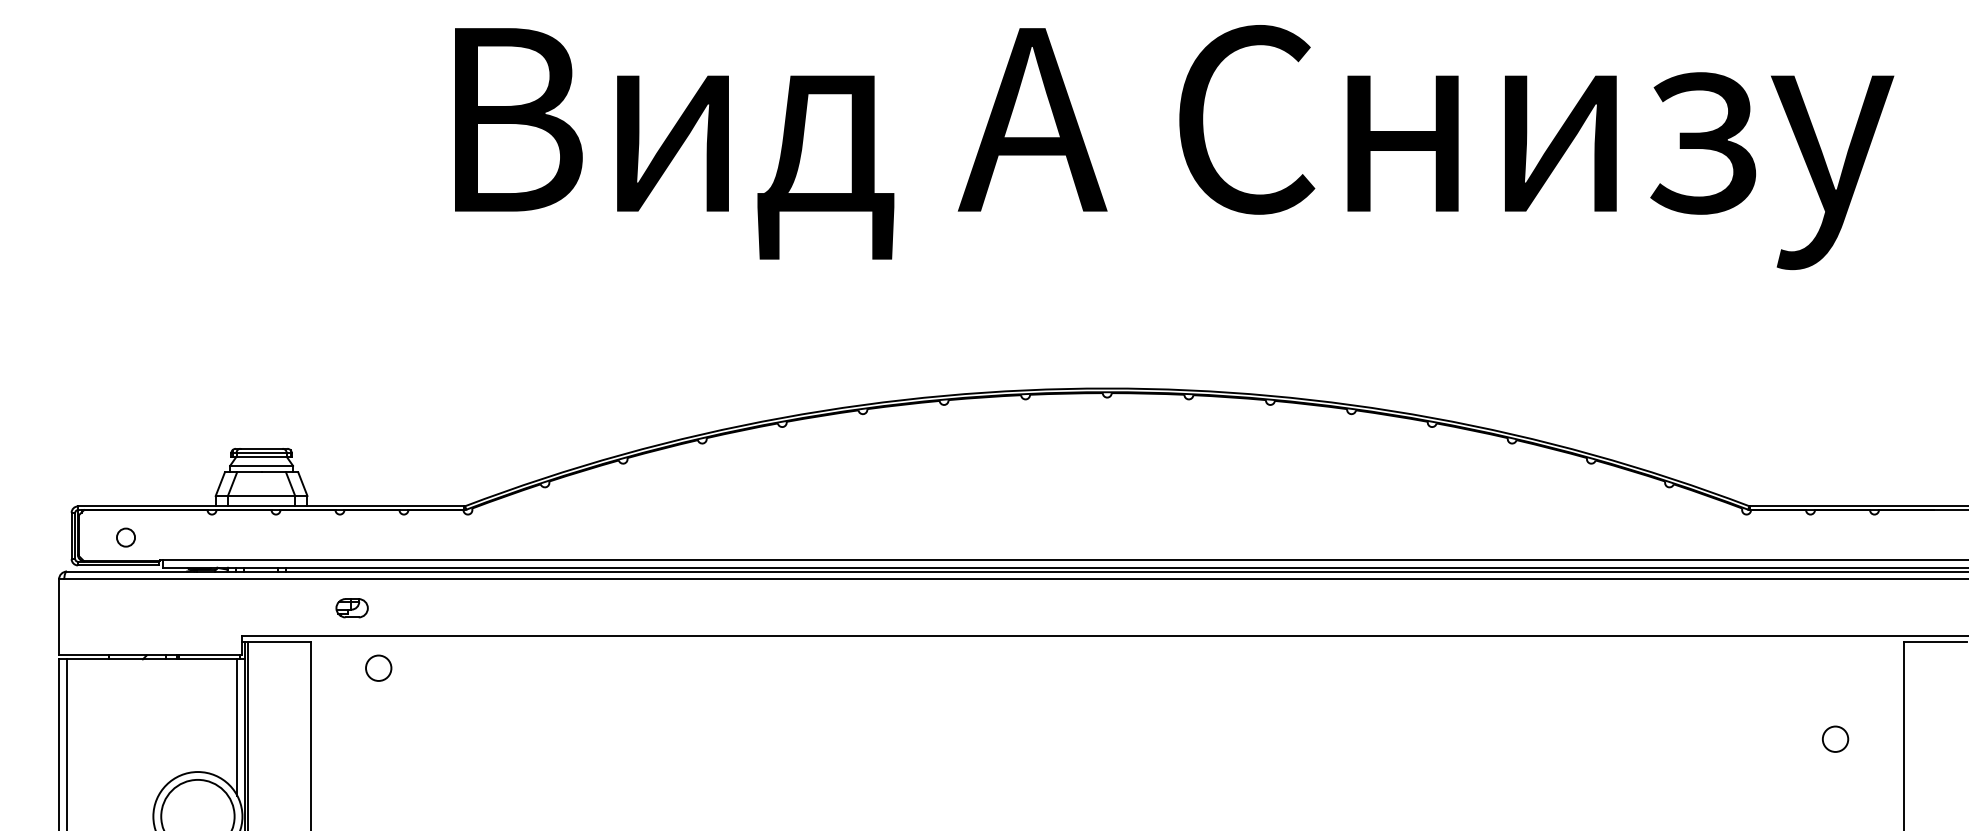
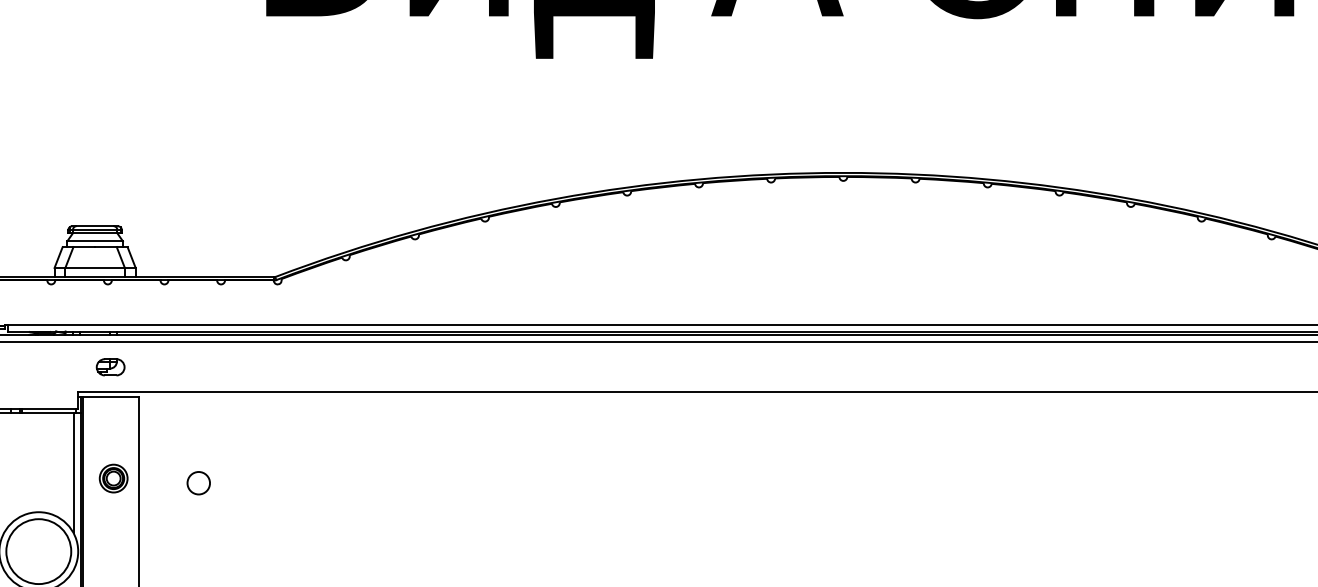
part: (351, 608) -> (110, 367), moved
circle: (378, 667) -> (198, 482), moved
part: (282, 733) -> (113, 478), added

